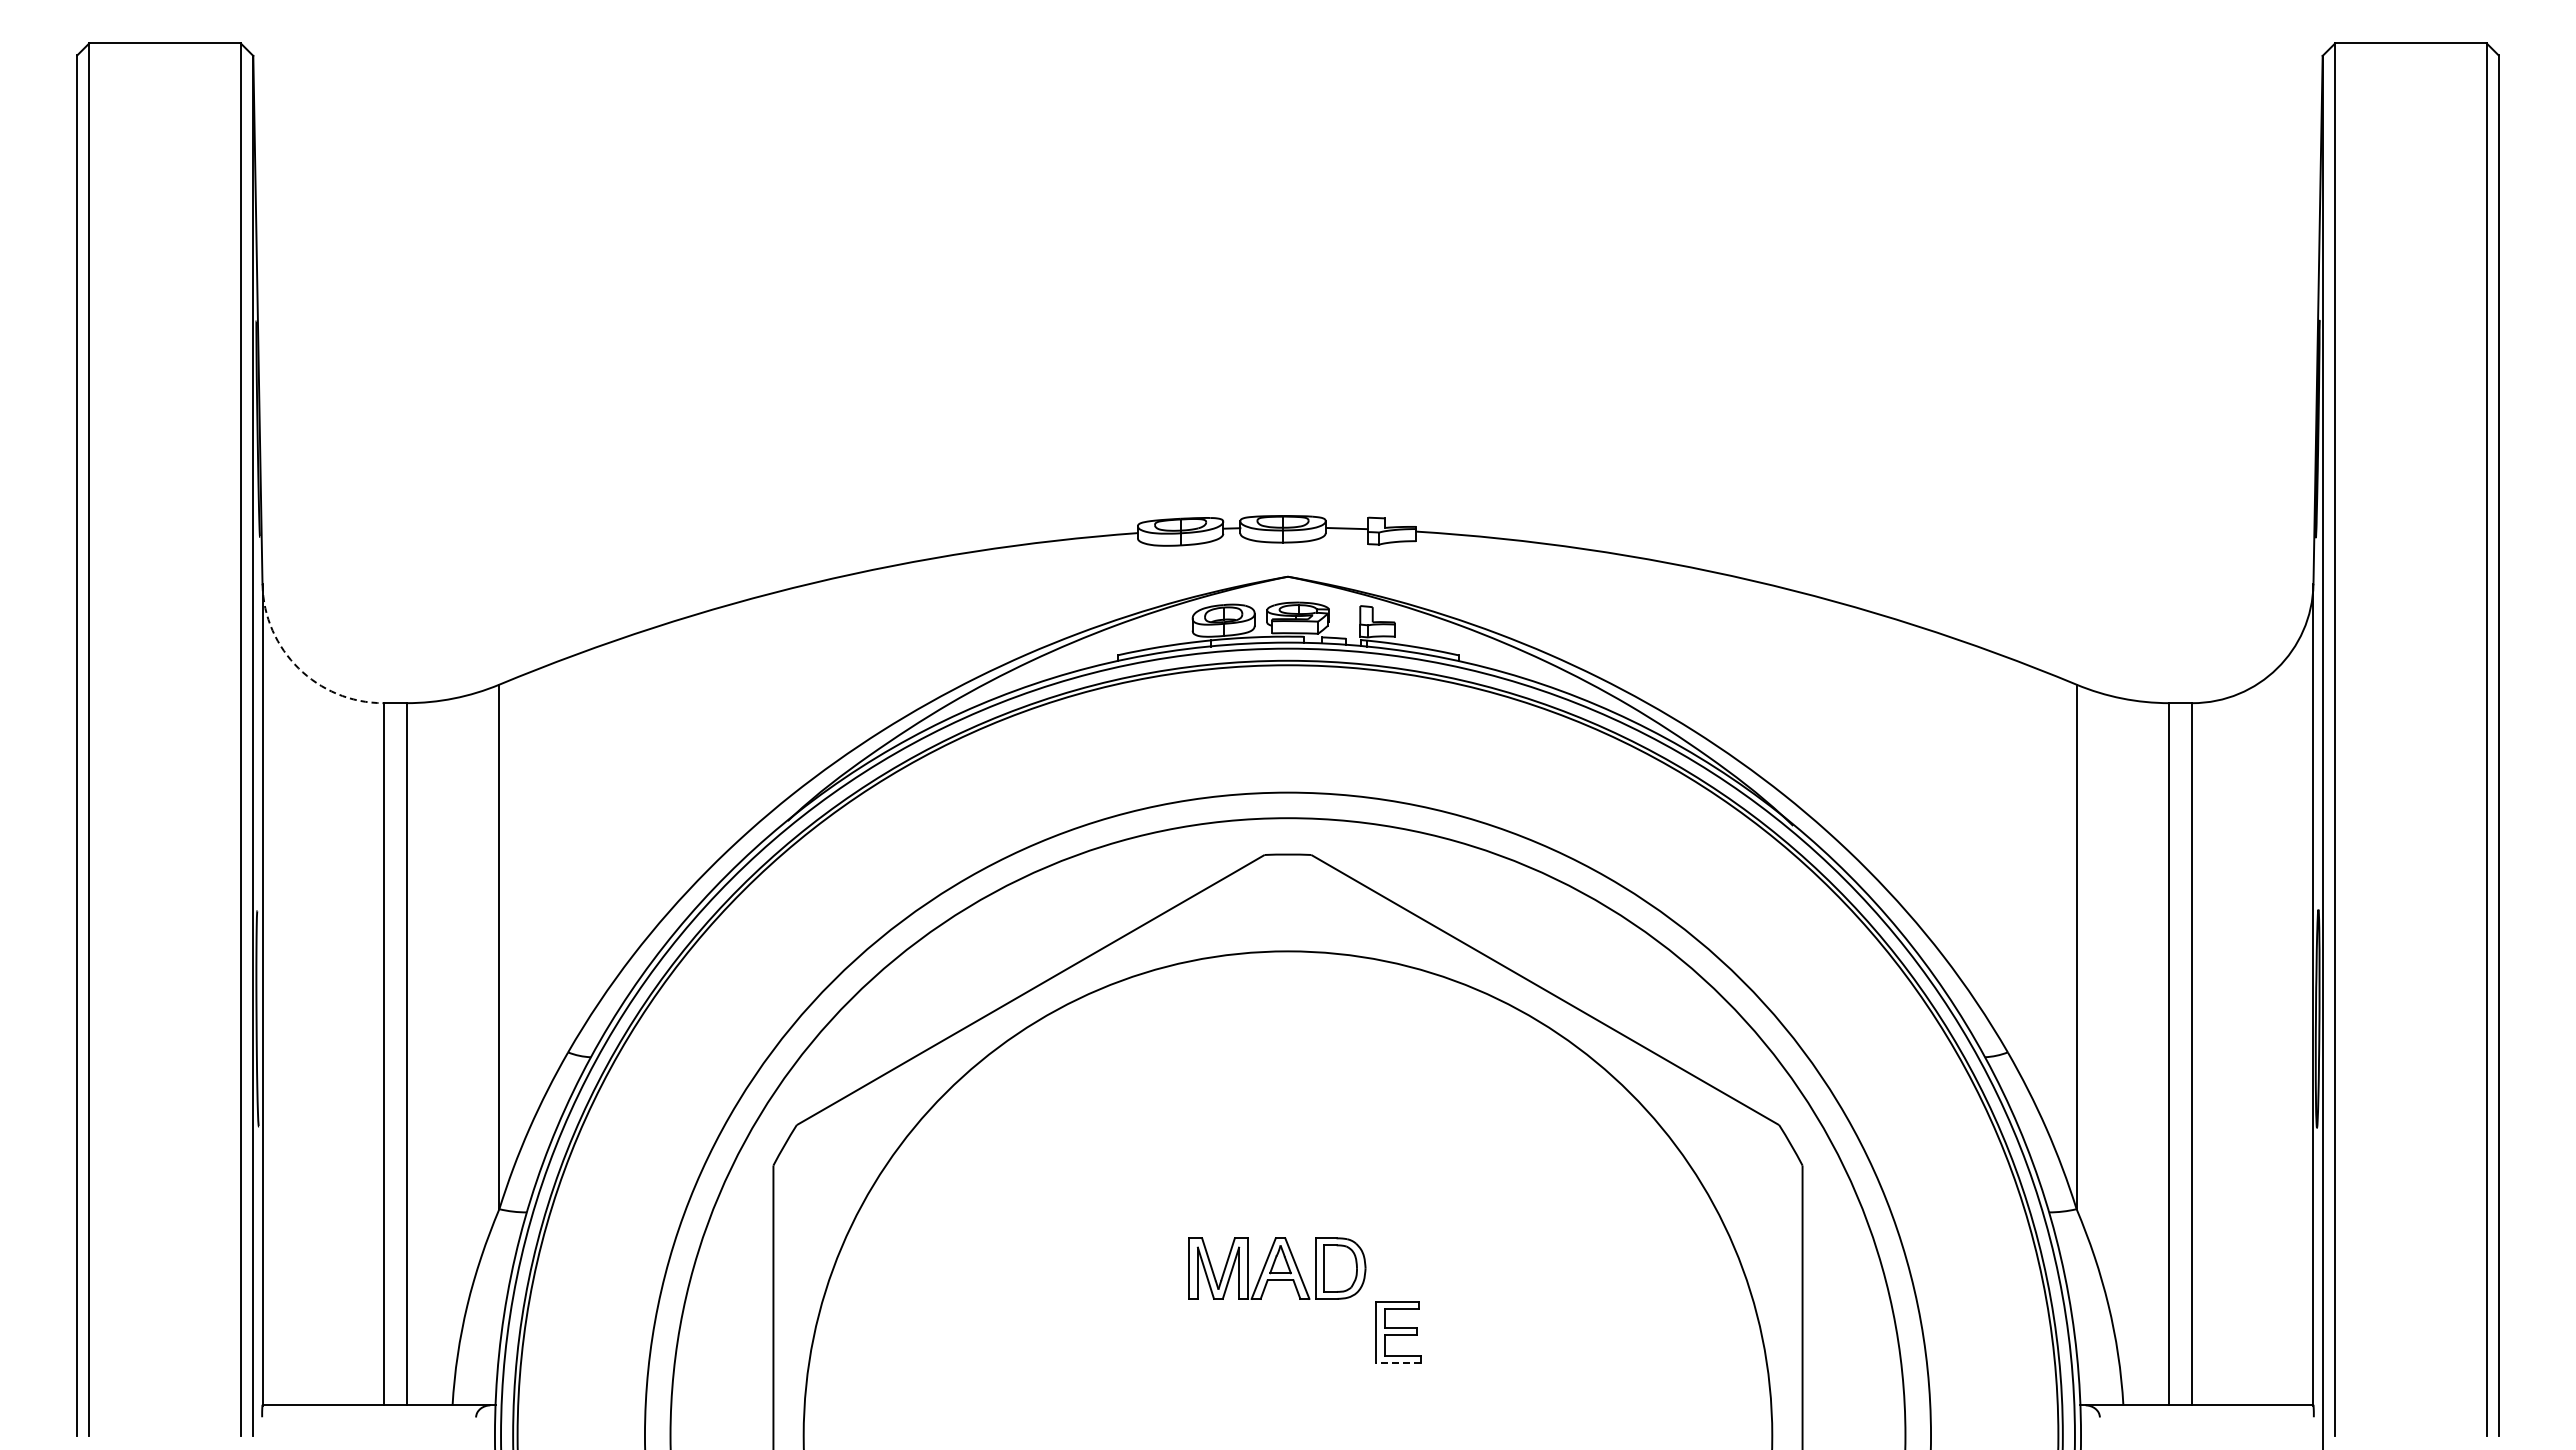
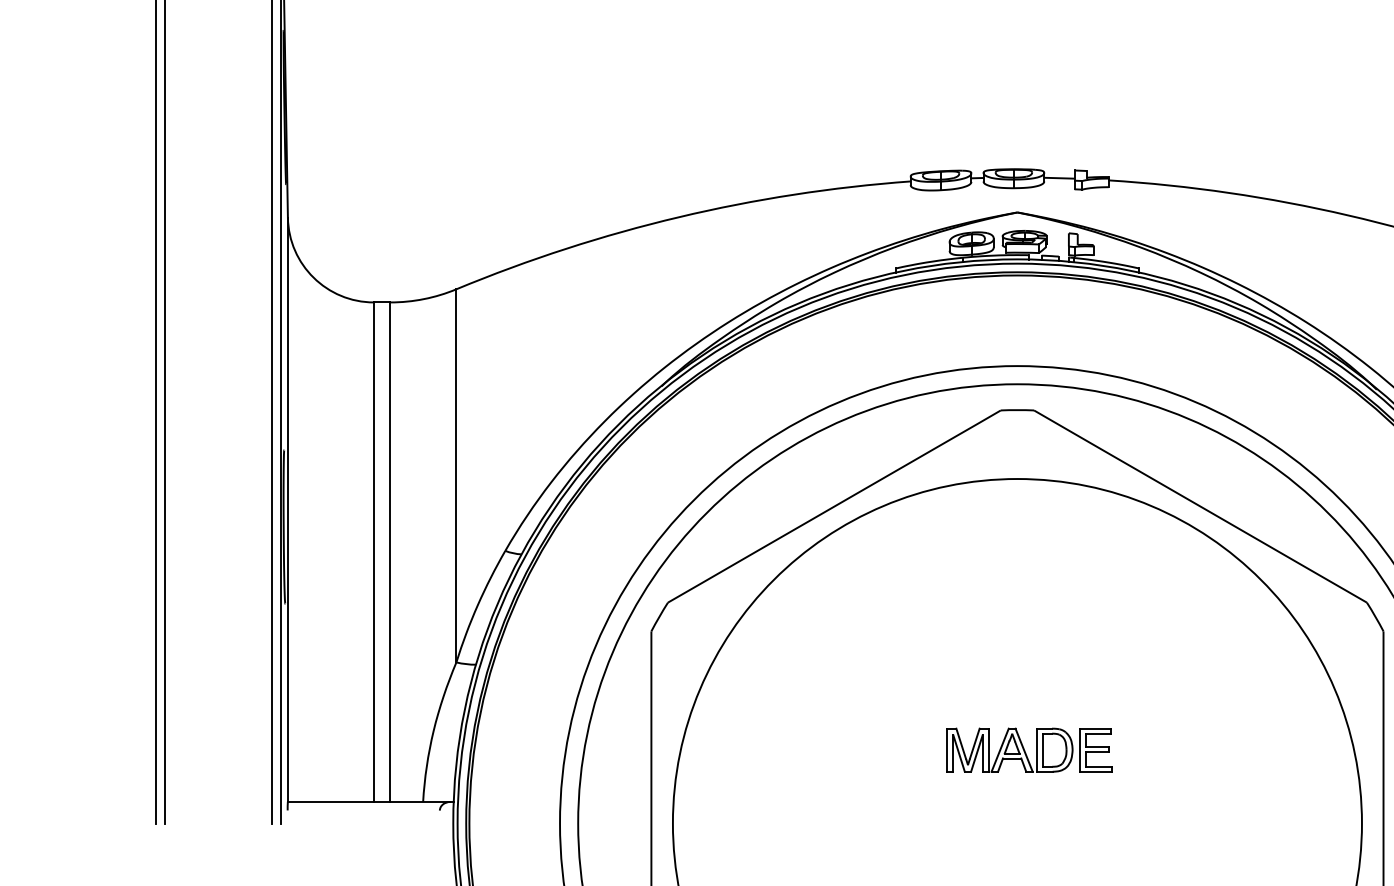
arc: (298, 668) -> (313, 277), dashed -> solid
part: (1277, 1268) -> (1009, 750), moved
line: (1398, 1362) -> (1096, 771), dashed -> solid

